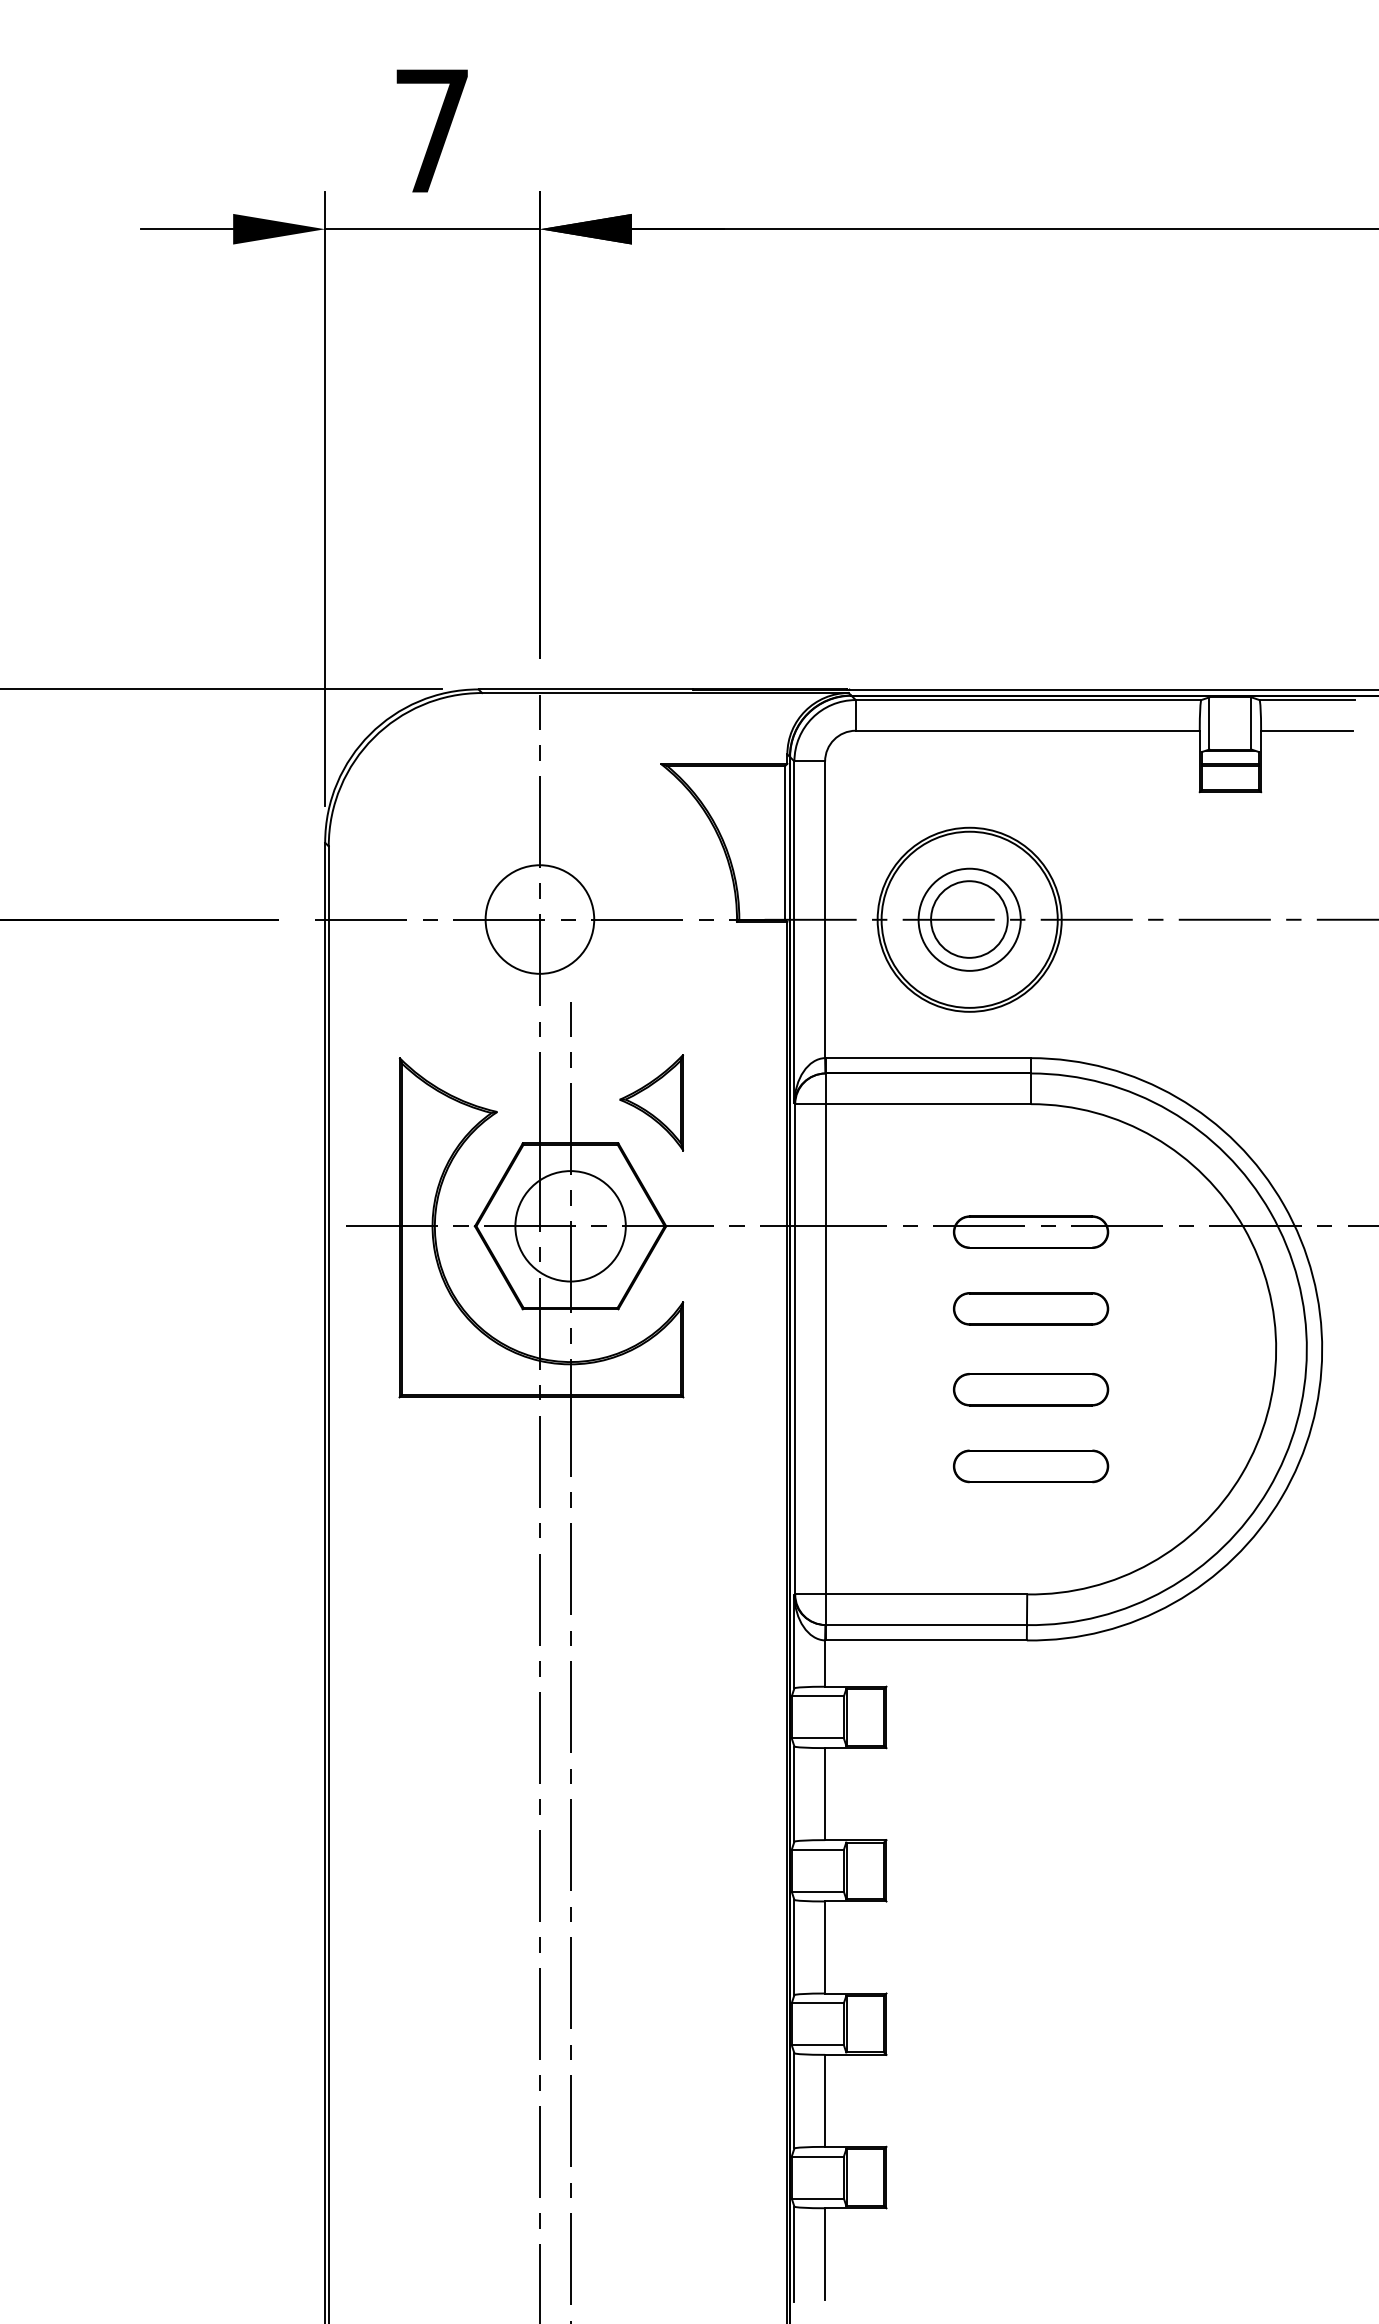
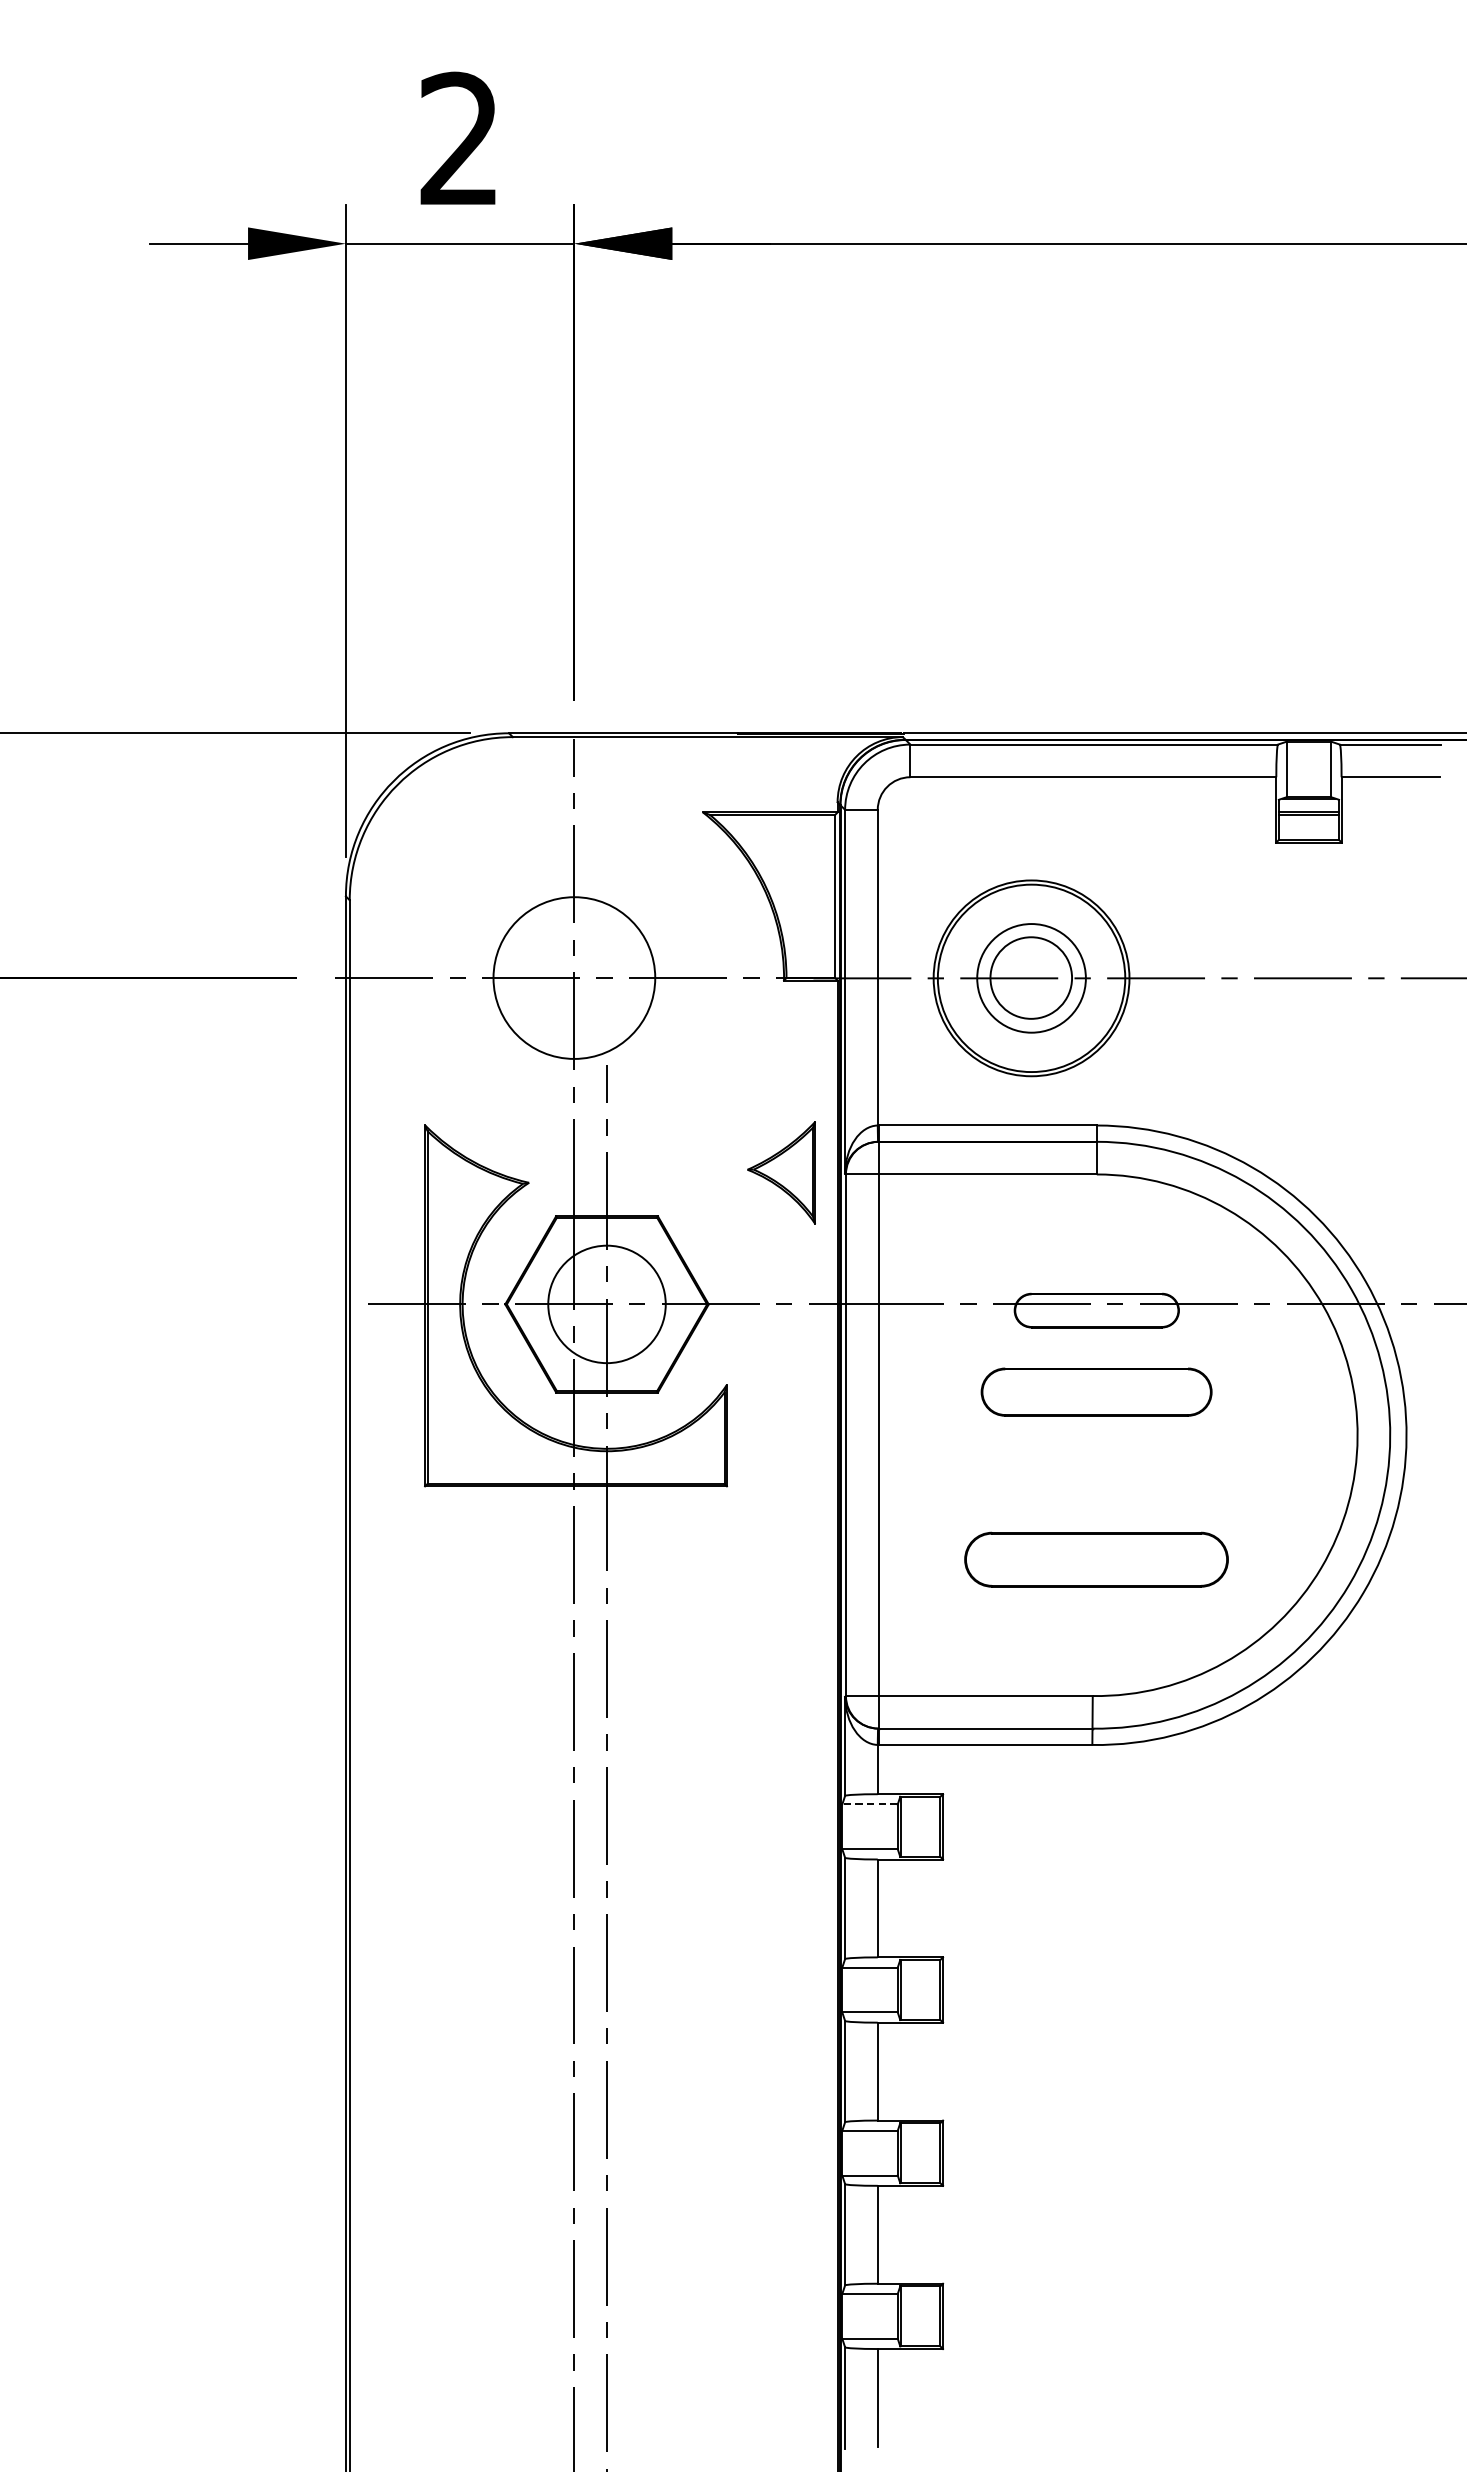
text: (431, 129) -> (459, 137), 7 -> 2
circle: (539, 919) -> (573, 978), size x1.4
part: (651, 1102) -> (781, 1172), moved
part: (1031, 1308) -> (1097, 1391), size x1.4
part: (1031, 1389) -> (1097, 1478), removed
part: (1031, 1466) -> (1097, 1559), size x1.6
line: (817, 1696) -> (869, 1804), solid -> dashed

